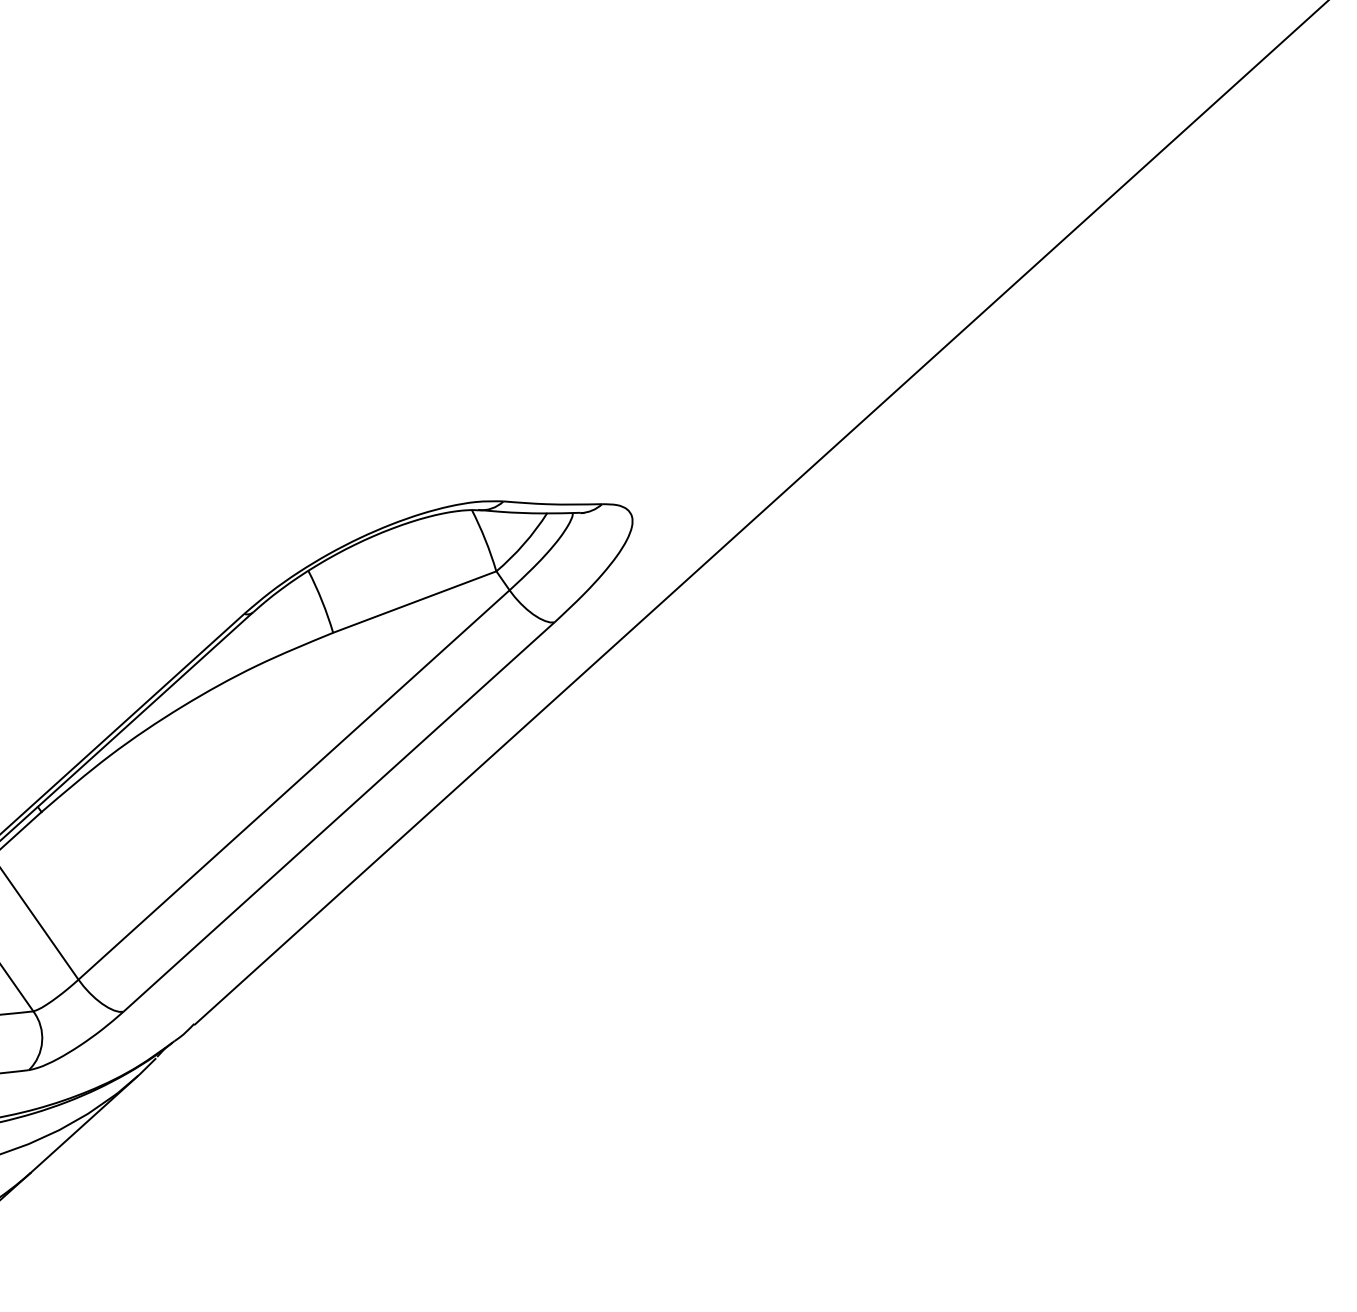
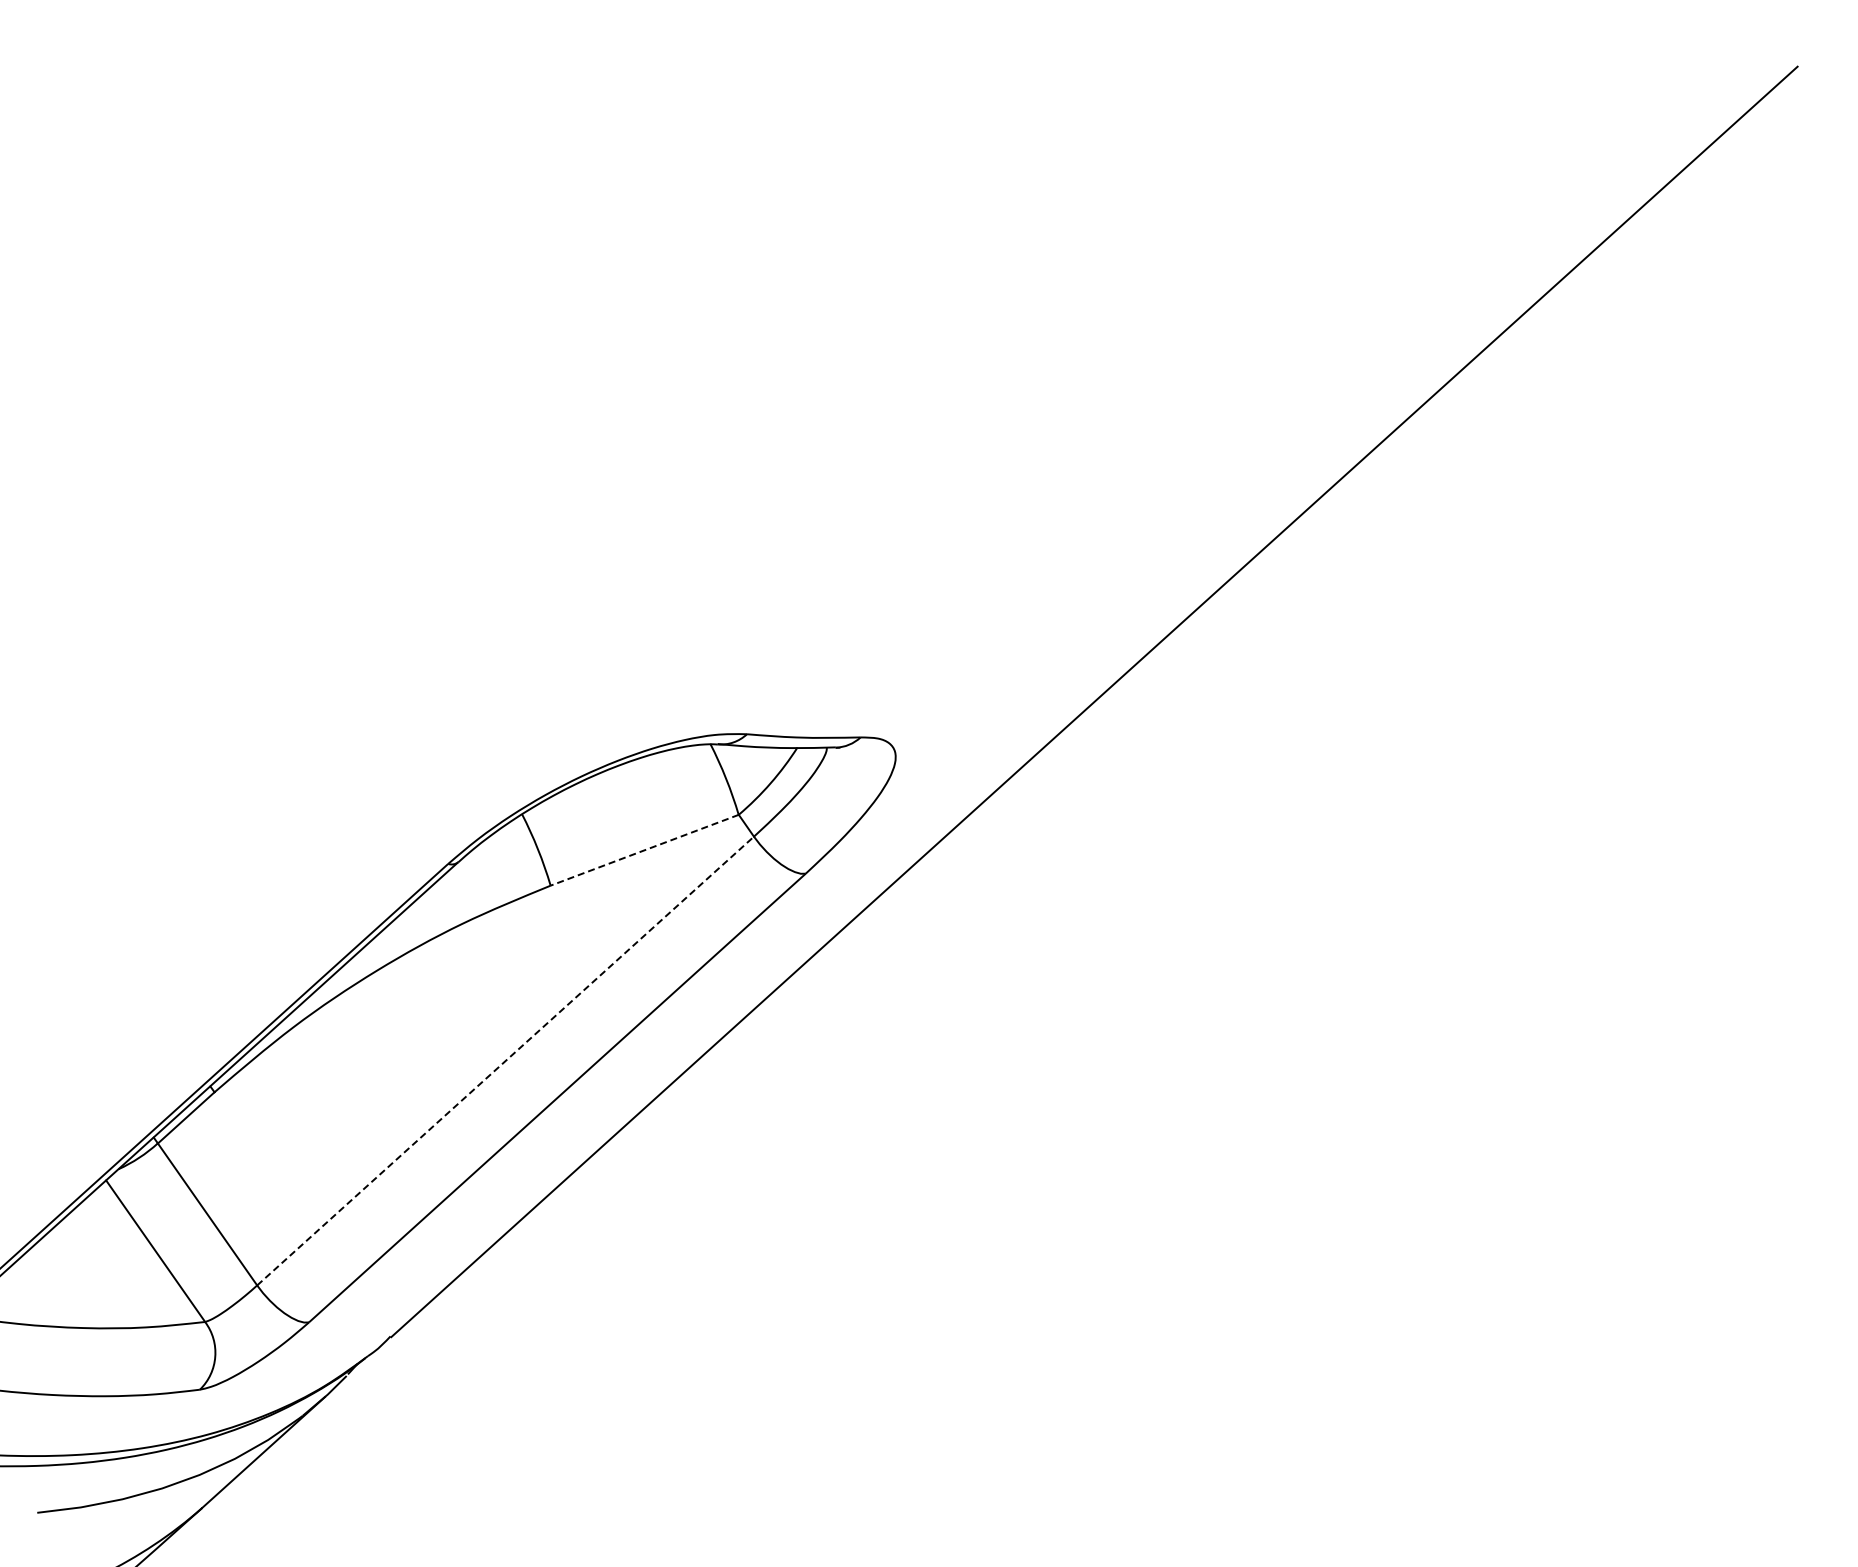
line: (414, 602) -> (644, 850), solid -> dashed
line: (293, 785) -> (505, 1061), solid -> dashed

